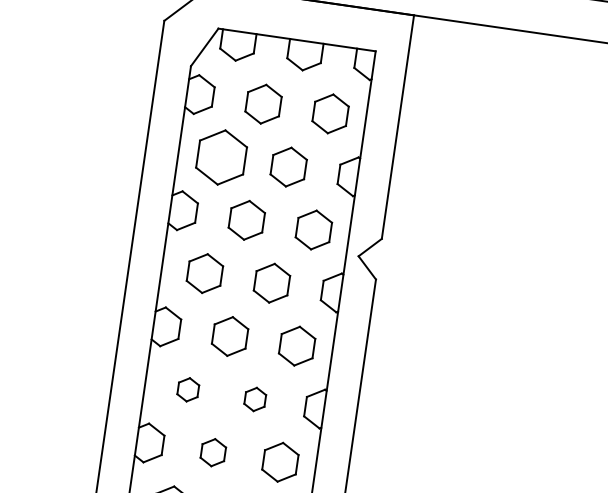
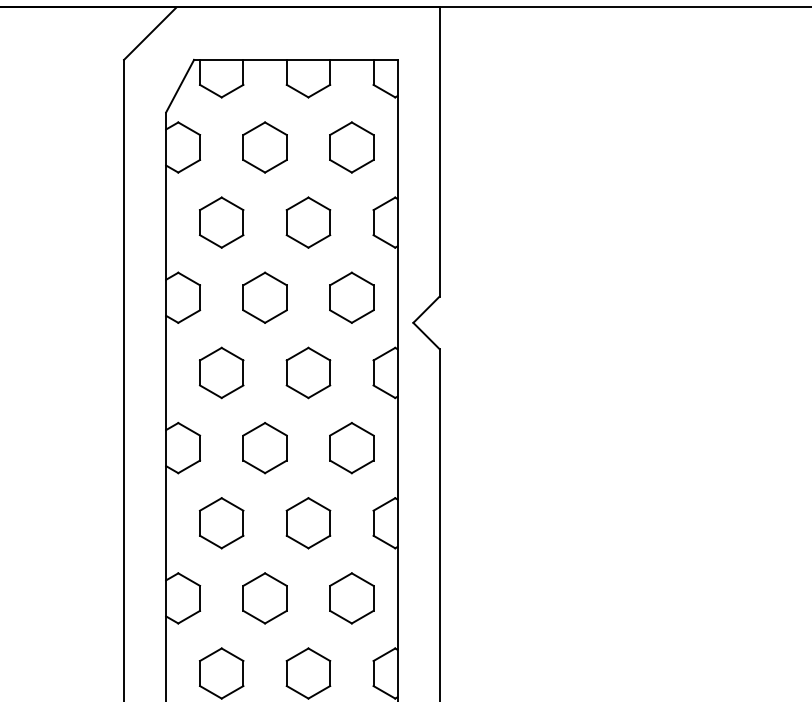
part: (221, 157) -> (221, 222), size x0.71
part: (188, 389) -> (221, 523), size x1.67
part: (255, 399) -> (308, 523), size x1.67
part: (212, 452) -> (264, 598), size x1.43

